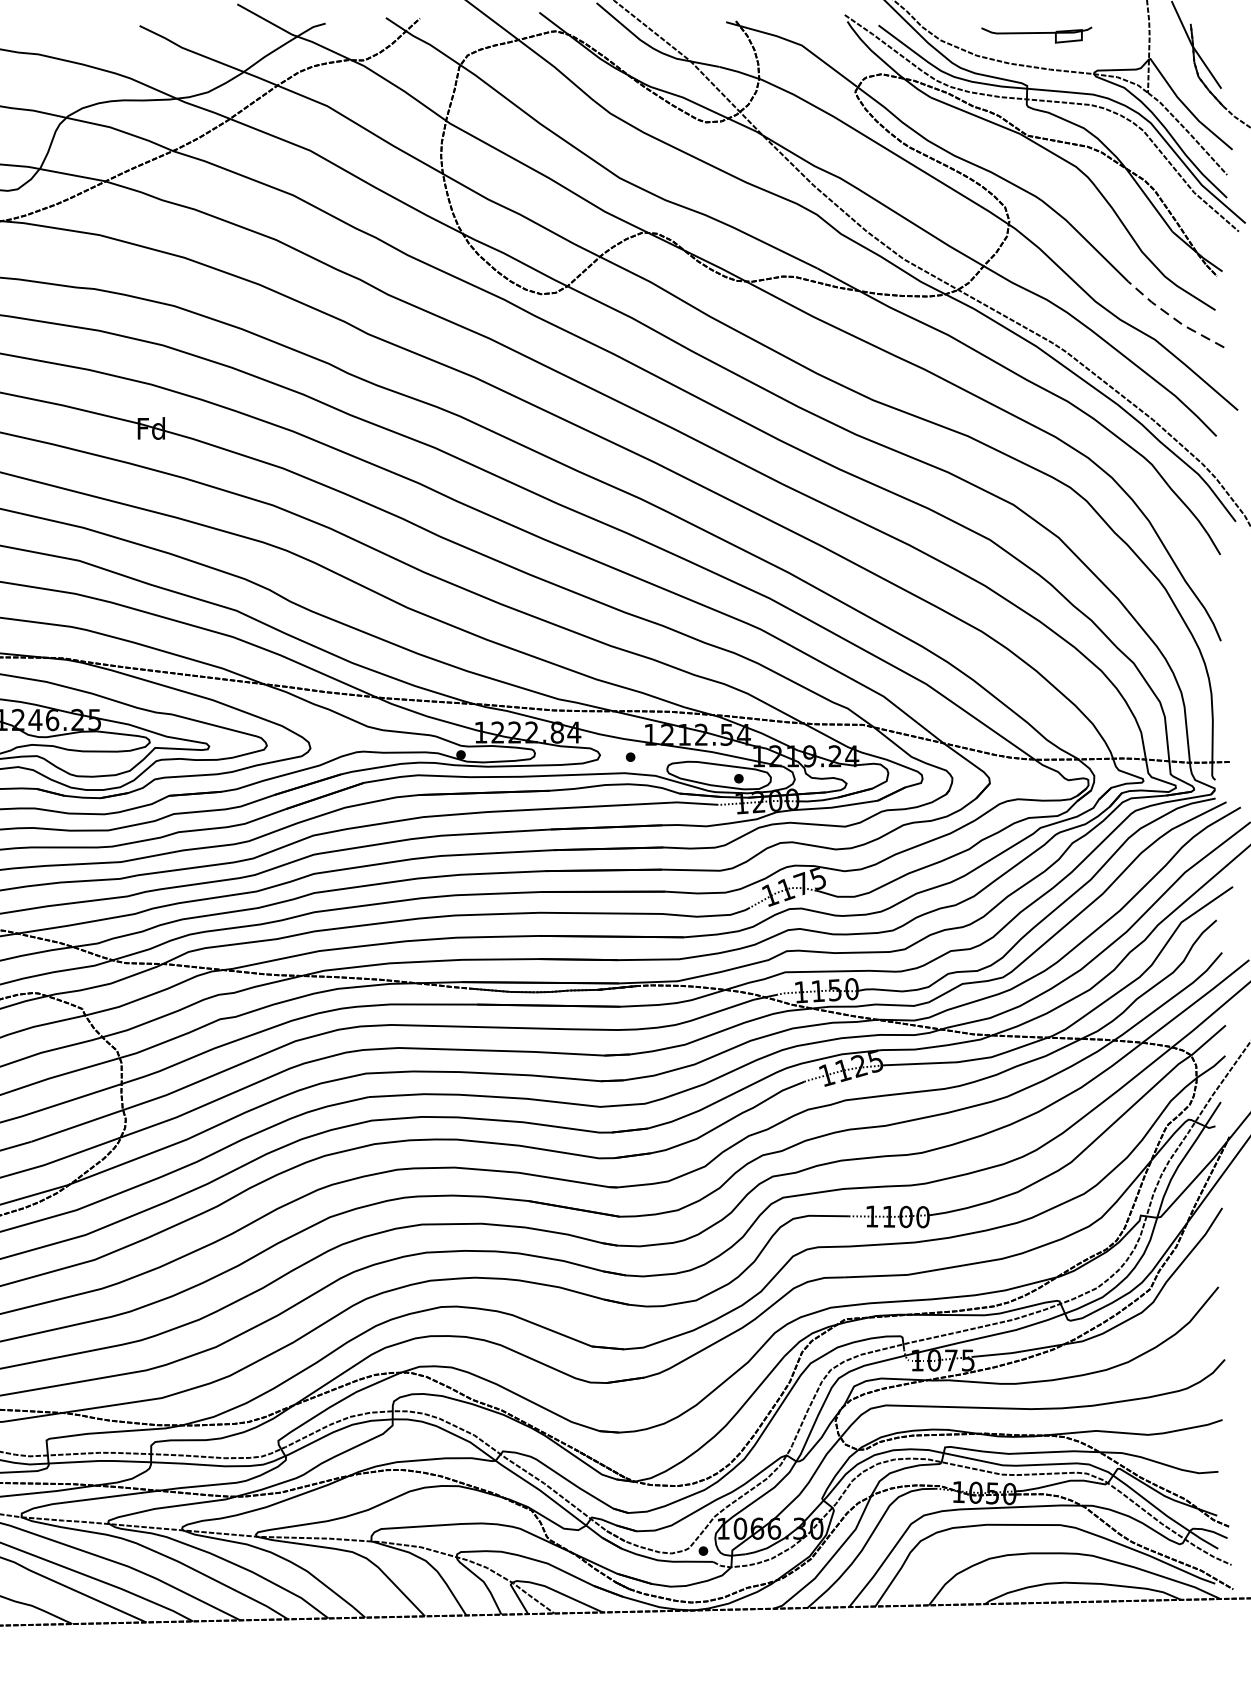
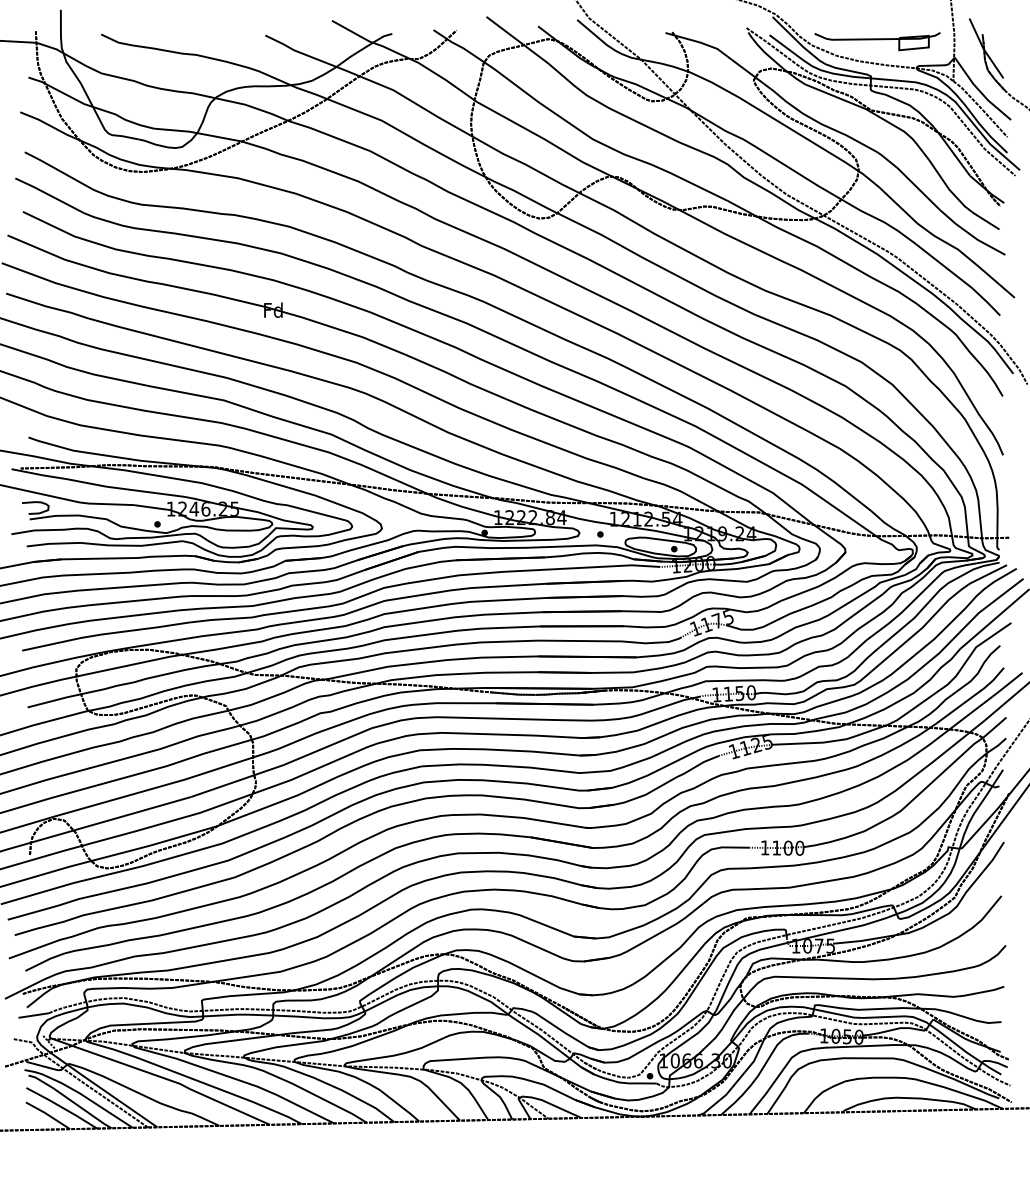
part: (1036, 34) -> (877, 41), size x1.67
line: (1173, 317) -> (970, 234), dashed -> solid

